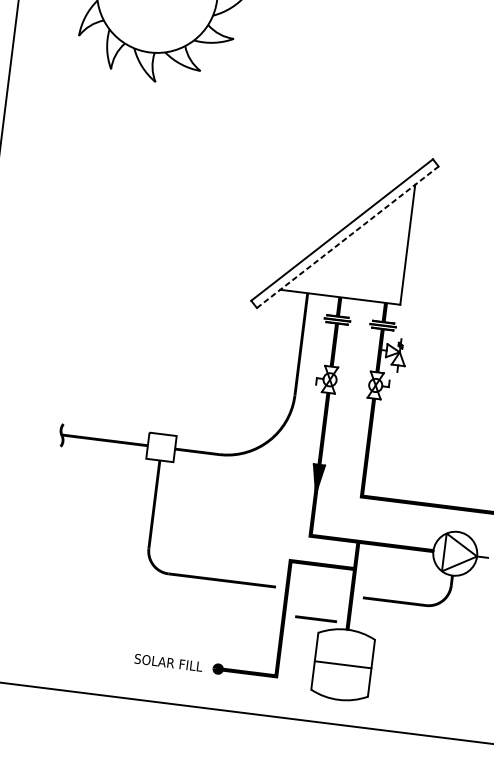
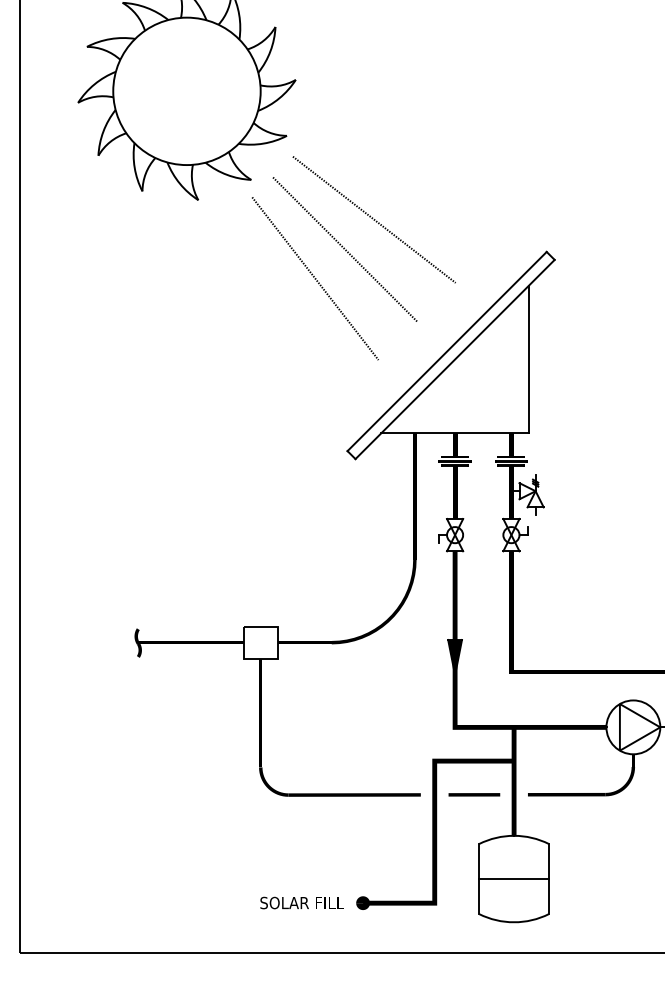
line: (295, 115) -> (373, 219), added
line: (269, 136) -> (344, 249), added
line: (242, 157) -> (315, 278), added
line: (348, 237) -> (455, 359), dashed -> solid
line: (316, 618) -> (474, 794), moved

